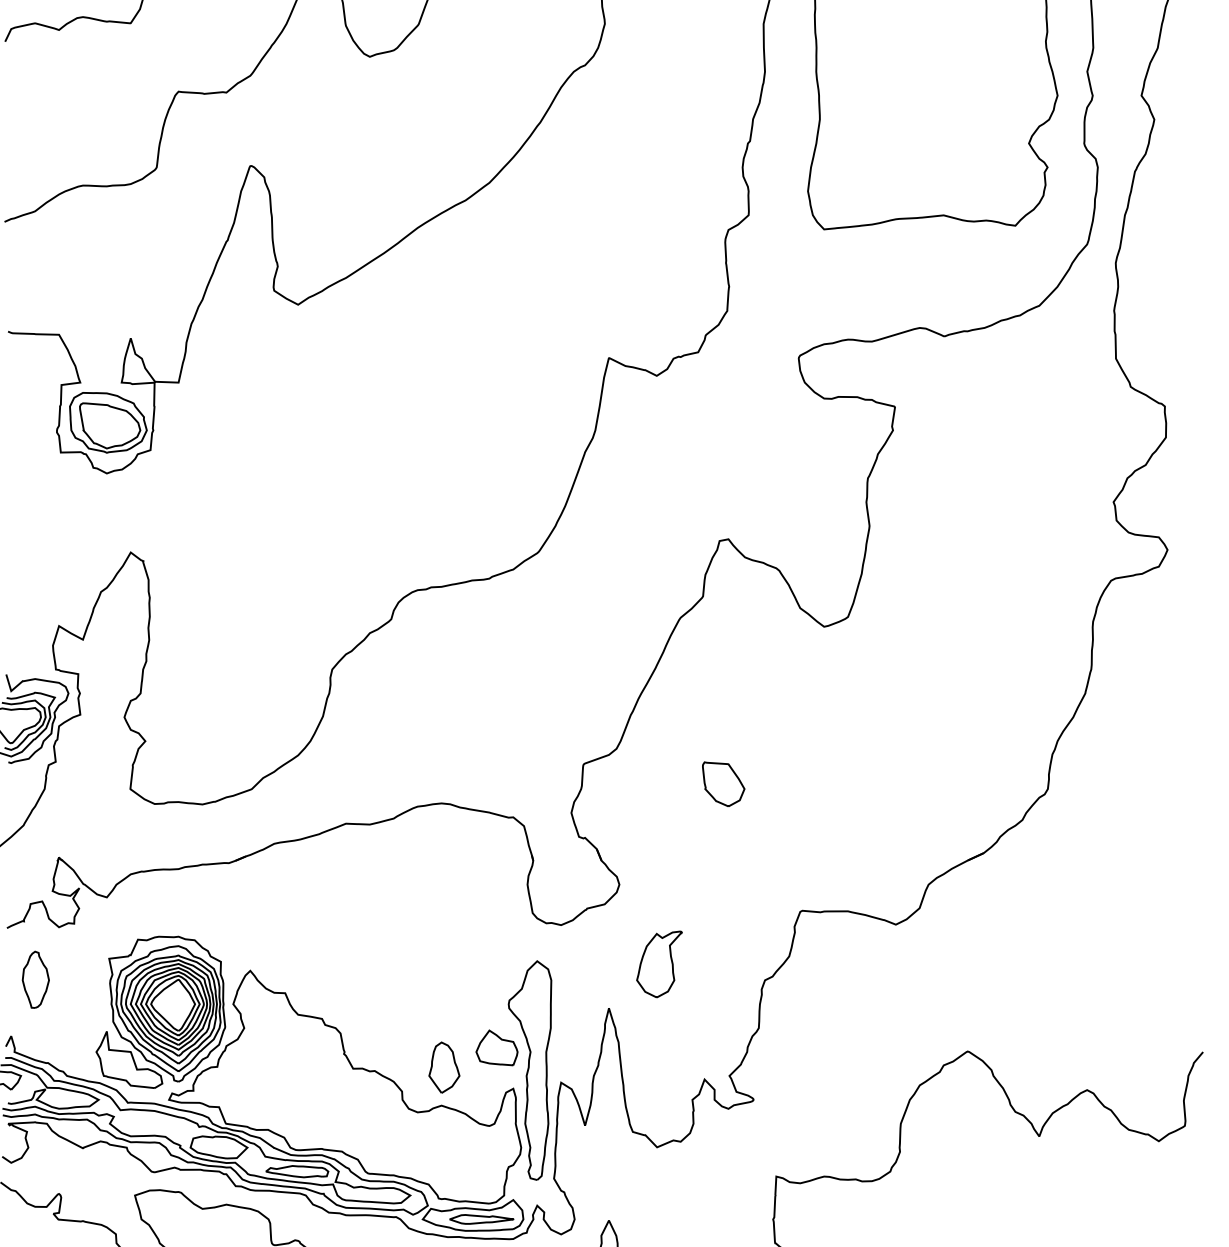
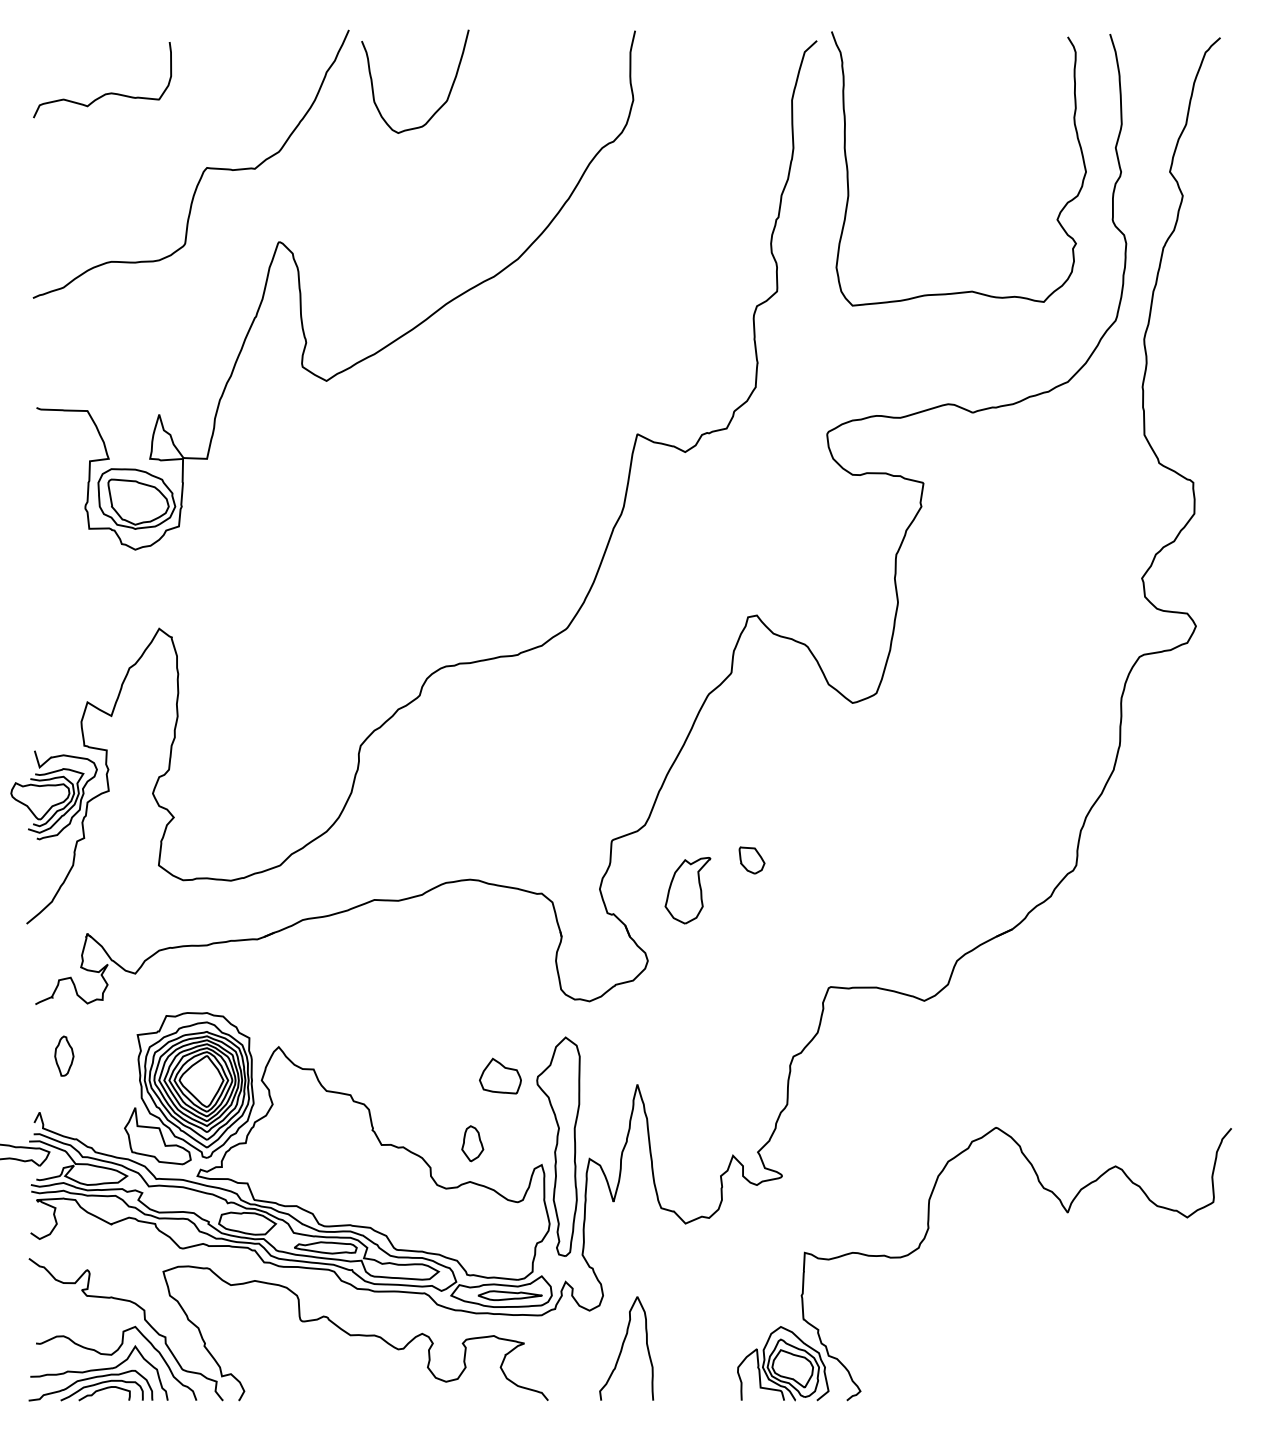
part: (723, 784) -> (751, 860), size x0.6
part: (659, 964) -> (687, 890), moved
part: (36, 980) -> (64, 1056), size x0.7
part: (497, 1047) -> (500, 1075), moved
part: (444, 1067) -> (472, 1143), size x0.7

